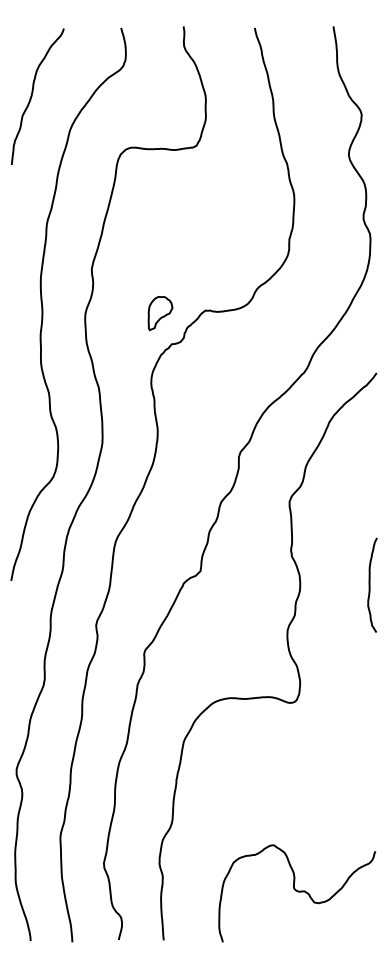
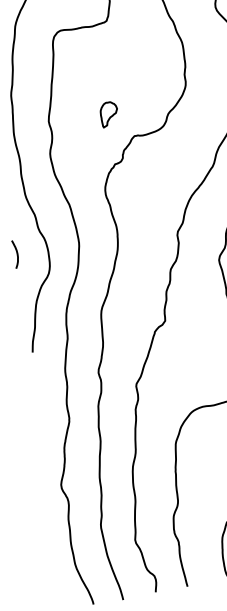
part: (160, 313) -> (109, 114), moved
curve: (14, 442) -> (16, 254), added

